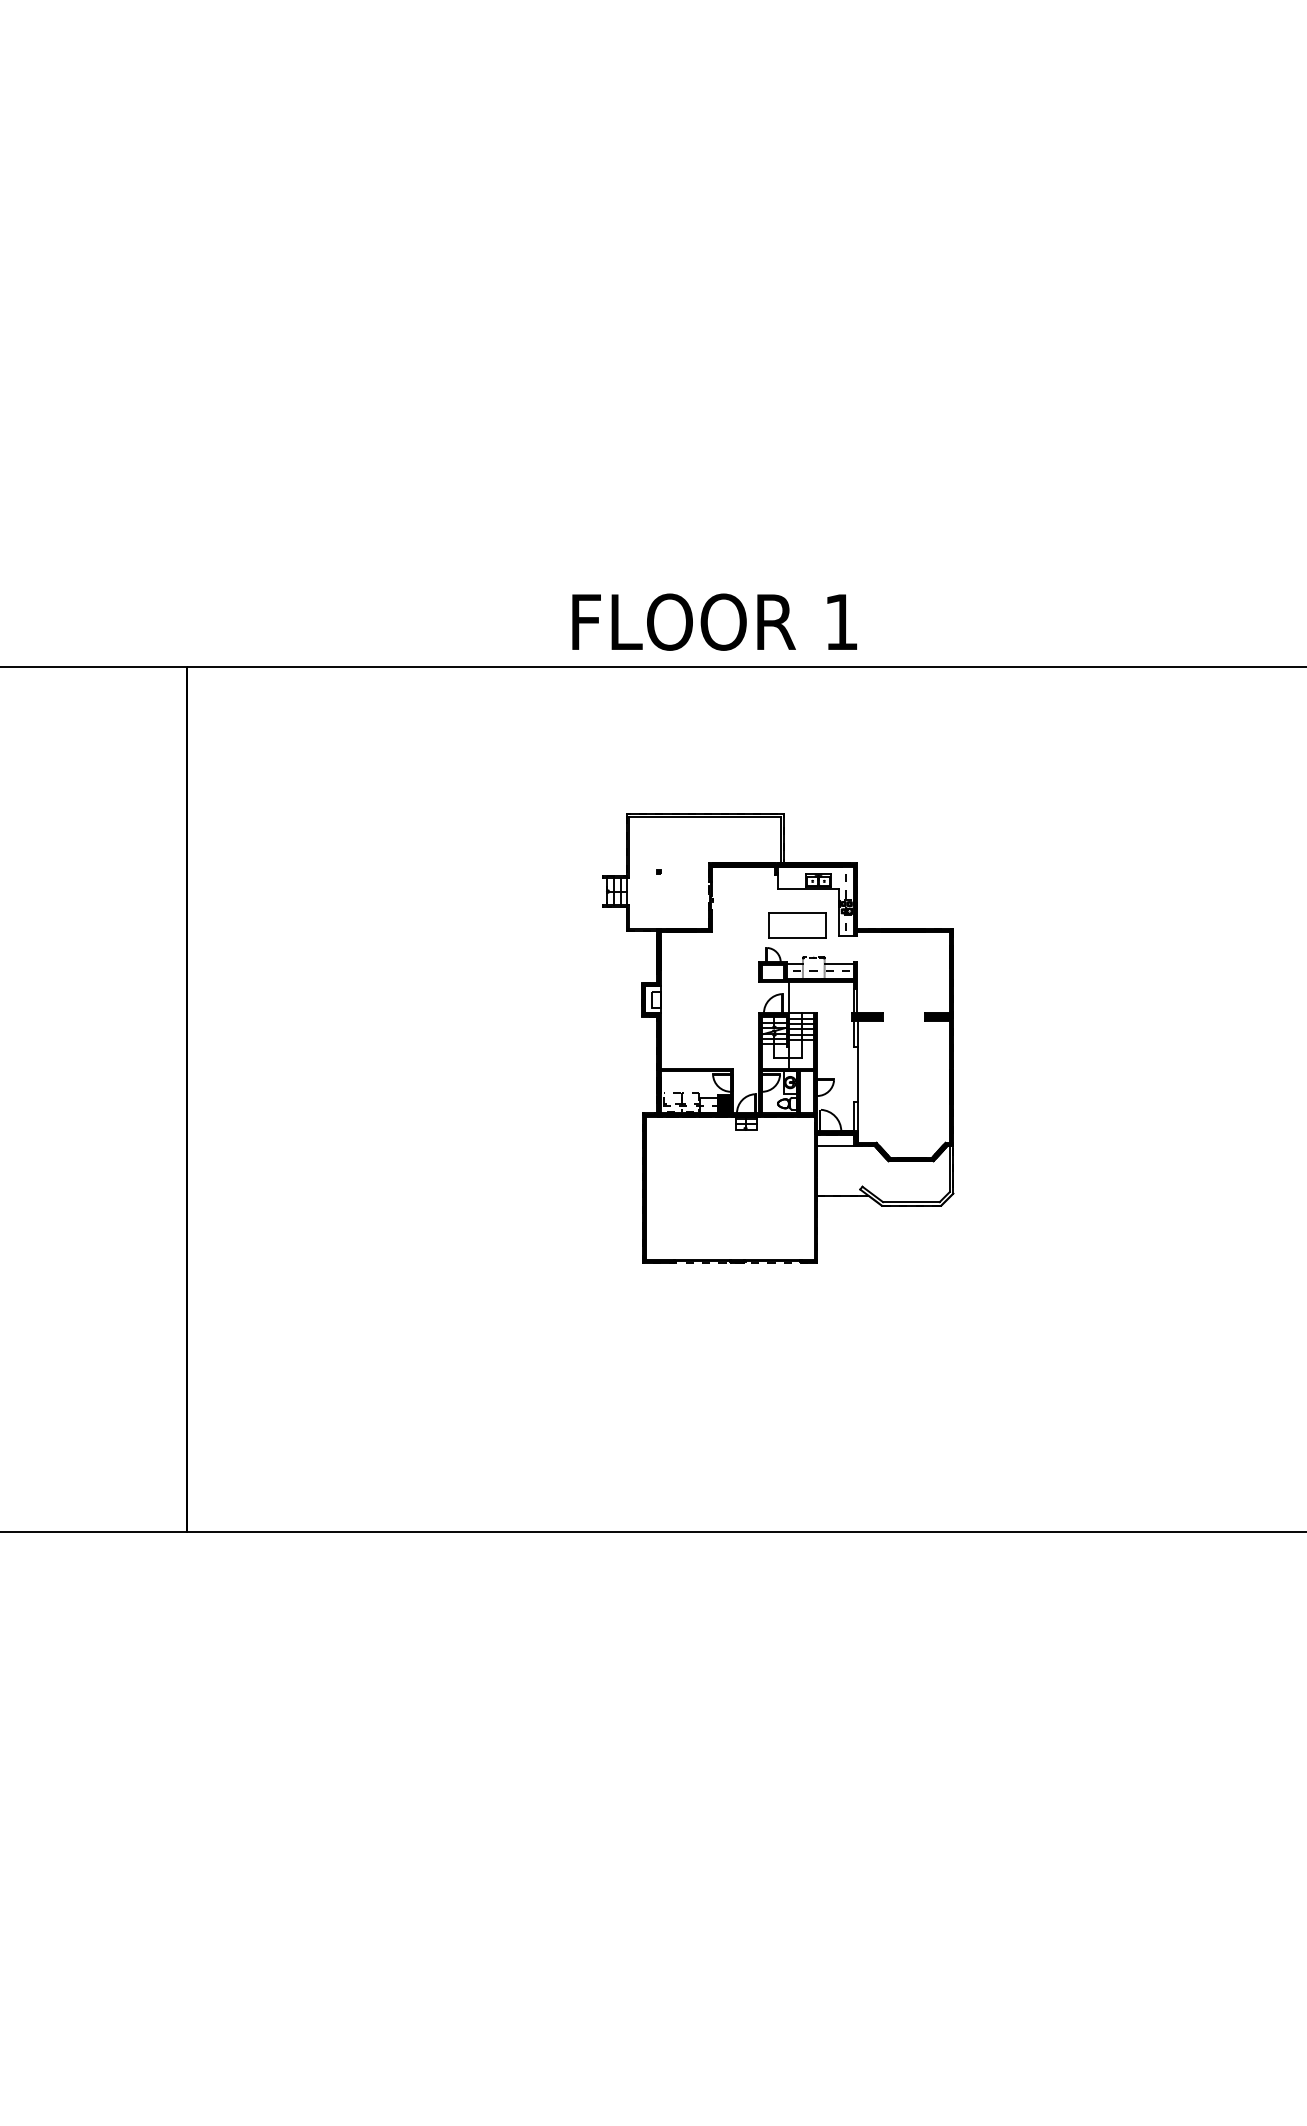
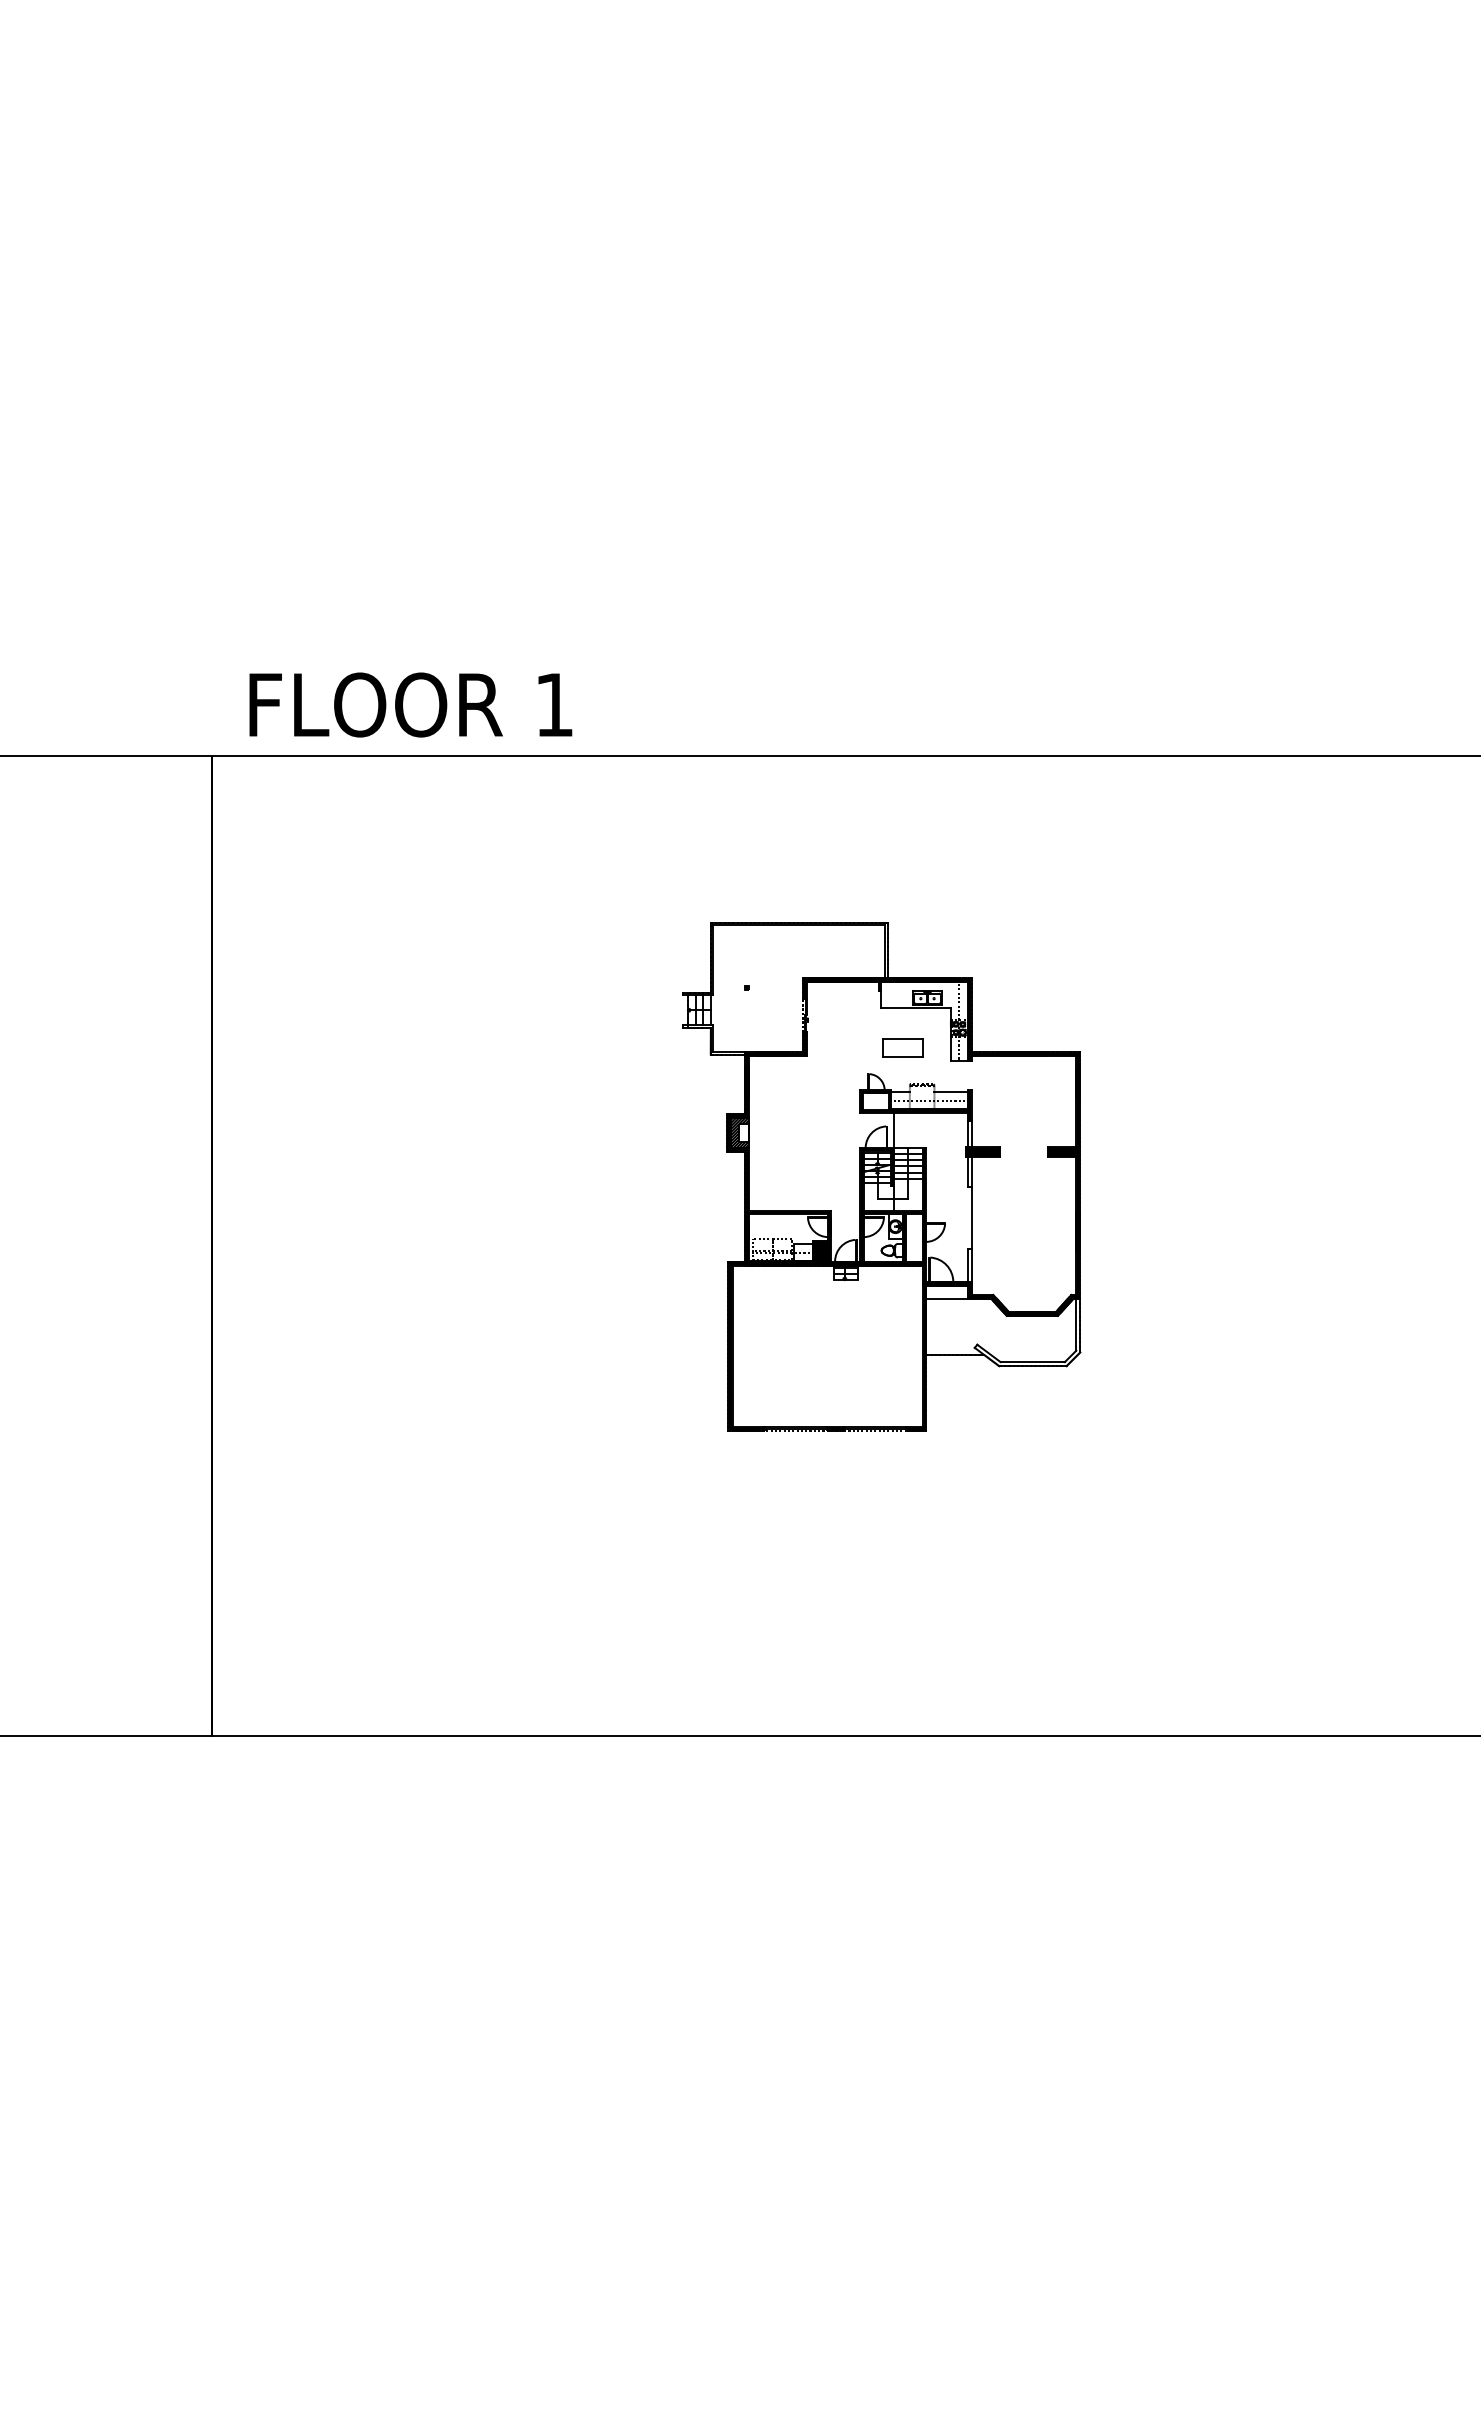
text: (714, 621) -> (410, 704), moved
part: (796, 924) -> (902, 1047), size x0.62
hatch: (652, 999) -> (739, 1132), added

